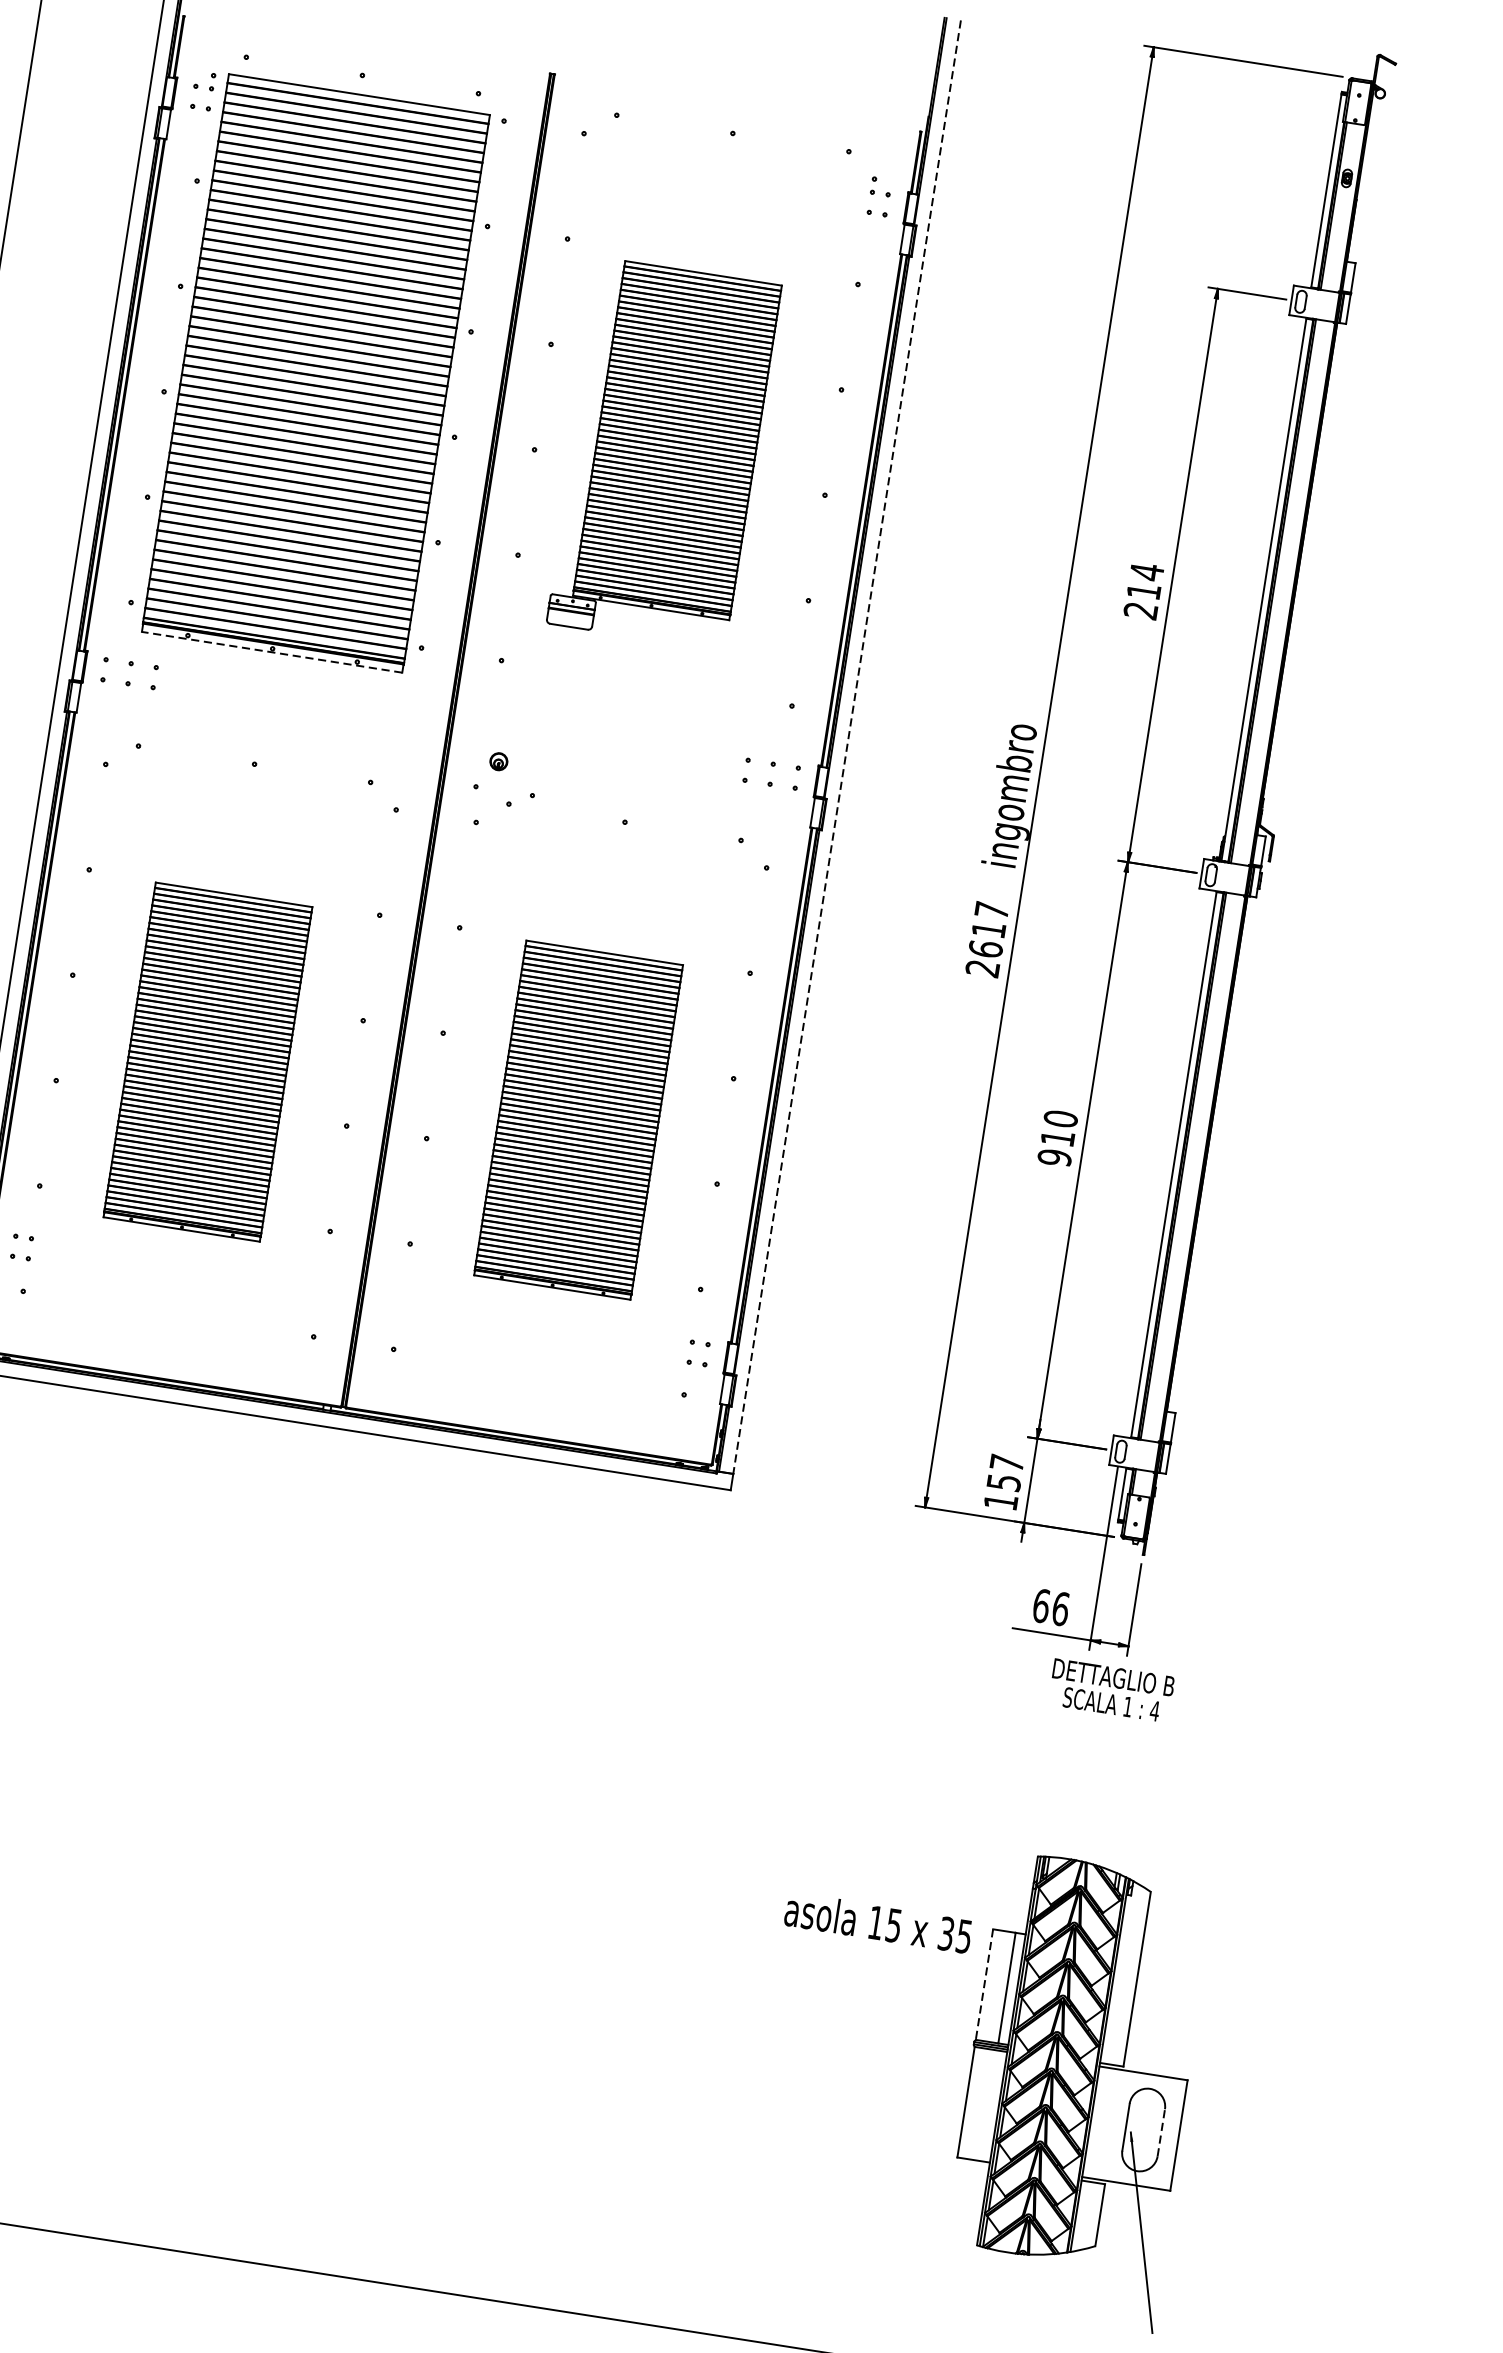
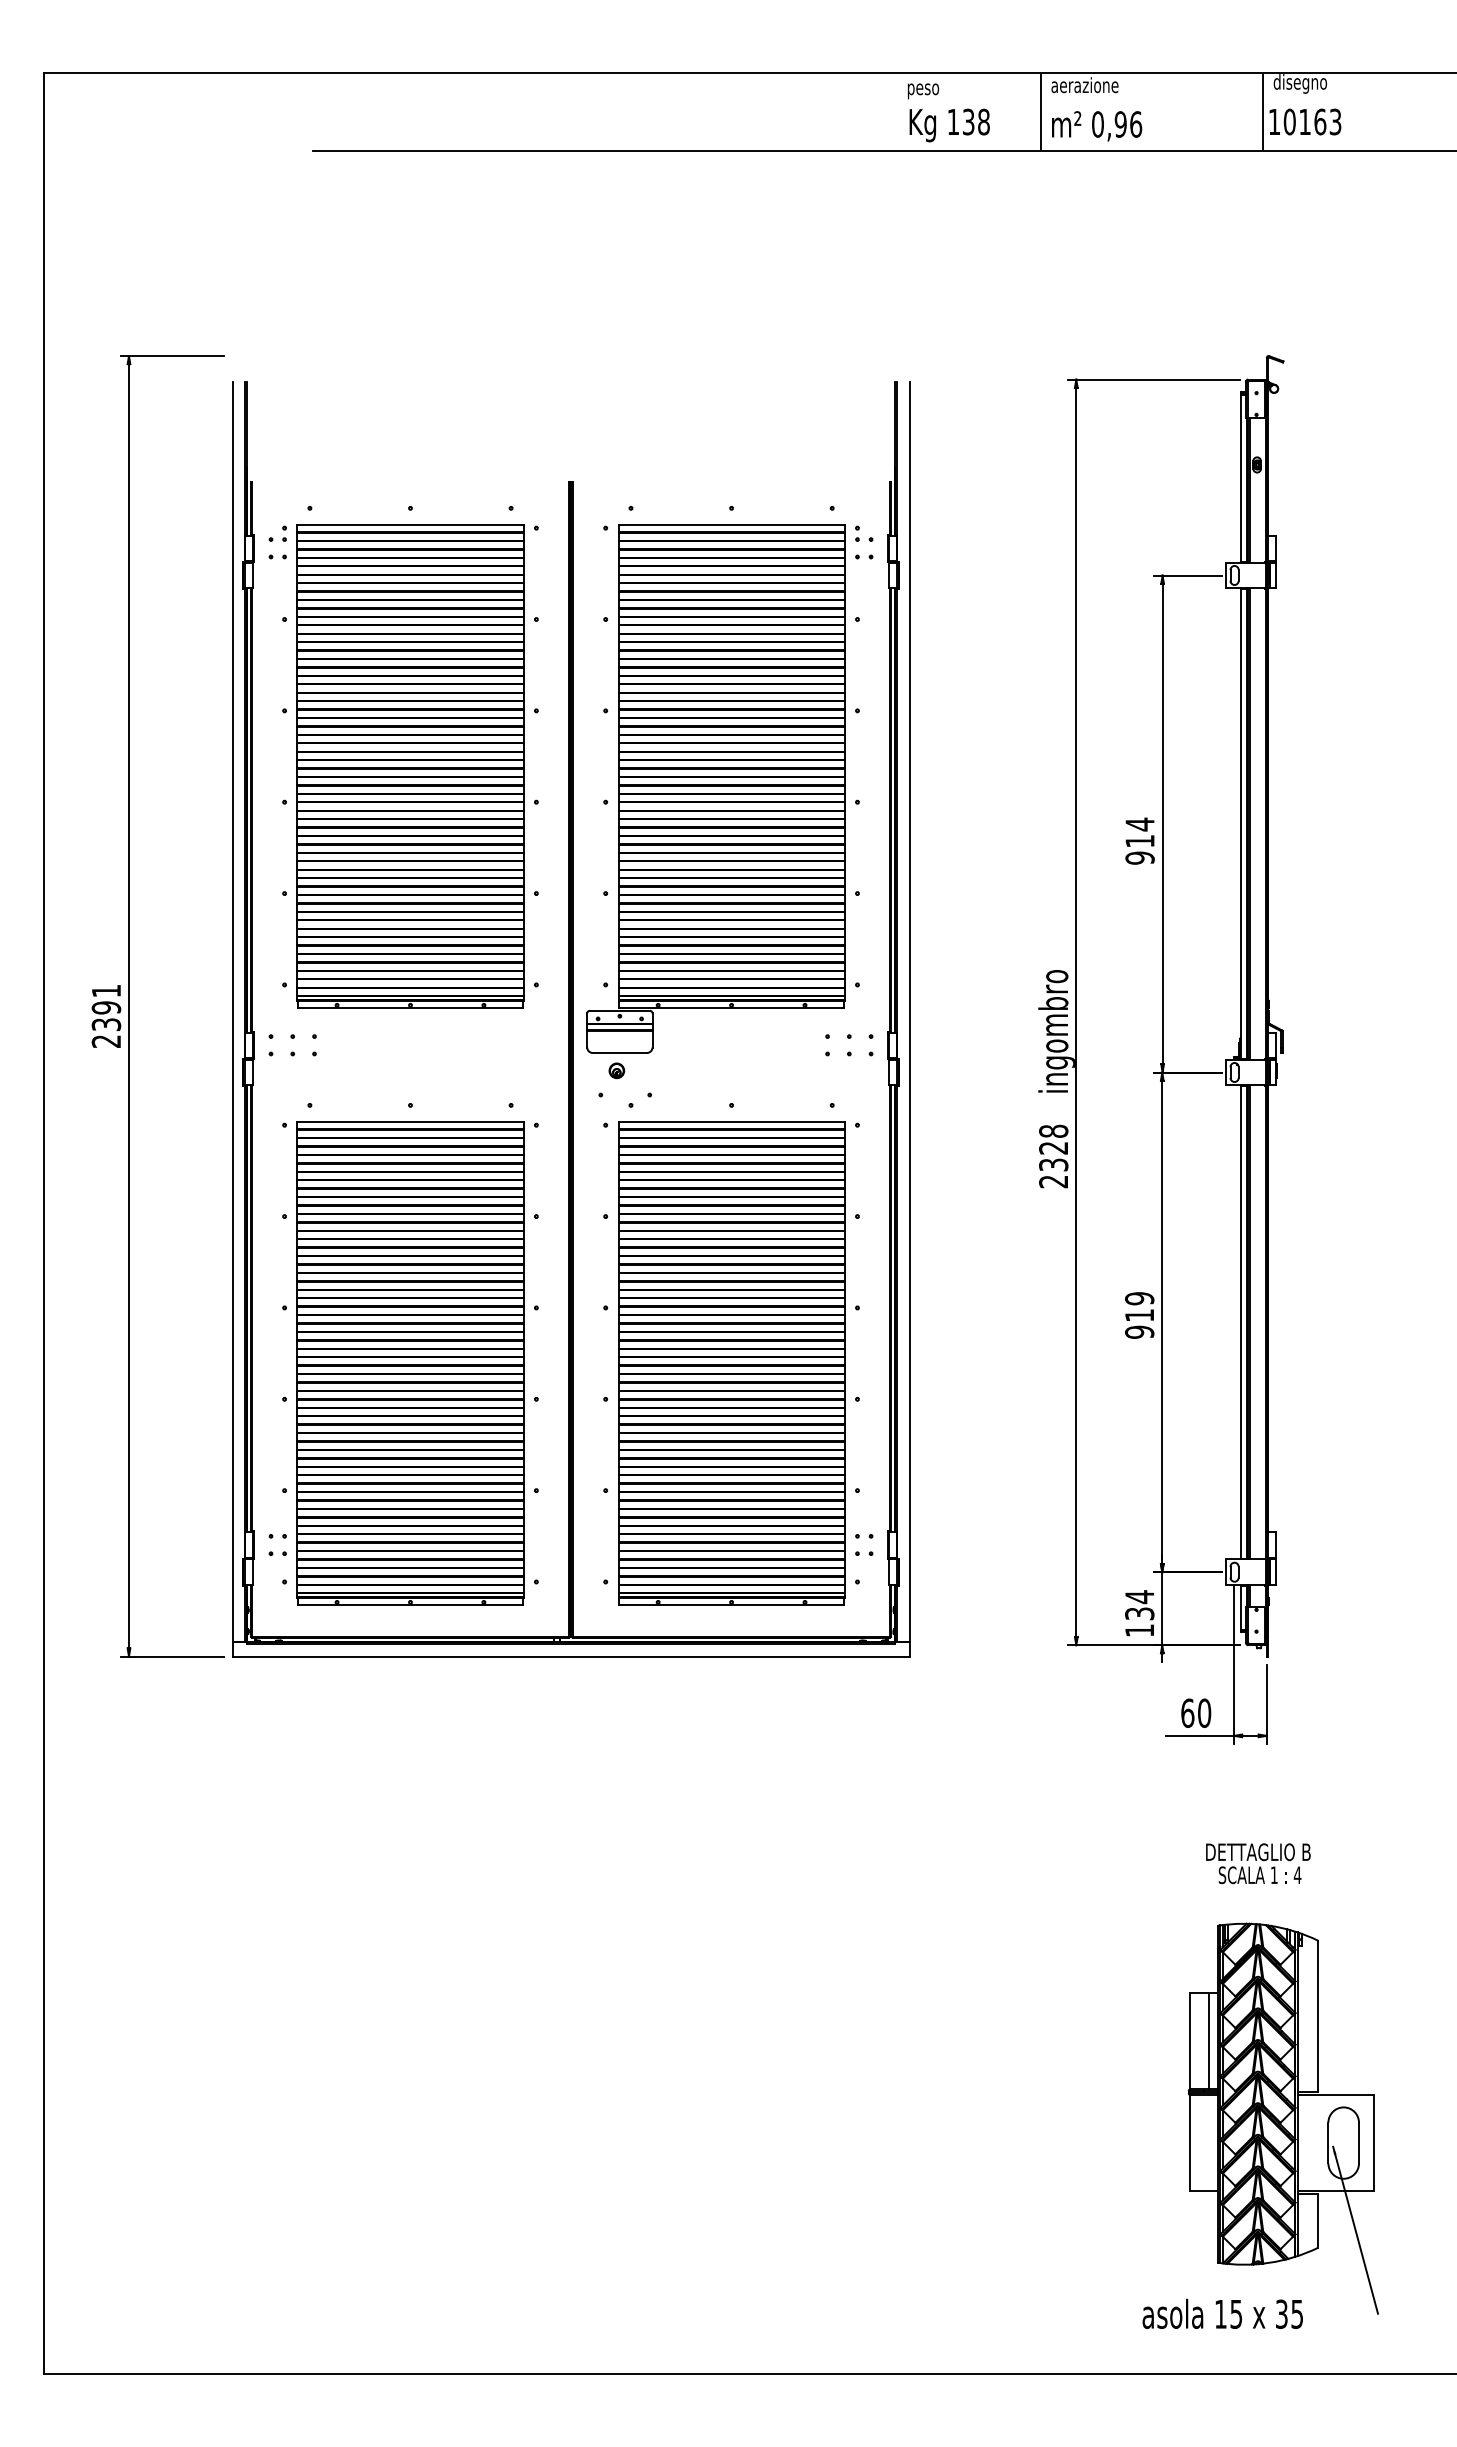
part: (663, 453) -> (715, 788), size x1.67
text: (1140, 610) -> (1139, 857), 214 -> 914
line: (272, 652) -> (410, 1008), dashed -> solid
line: (847, 747) -> (909, 1012), dashed -> solid
text: (988, 929) -> (1053, 1147), 2617 -> 2328
part: (207, 1062) -> (410, 1363), size x1.67
text: (1060, 1118) -> (1139, 1298), 910 -> 919
part: (578, 1120) -> (731, 1363), size x1.67
text: (1005, 1471) -> (1139, 1604), 157 -> 134
text: (1060, 1608) -> (1204, 1712), 66 -> 60
text: (1111, 1690) -> (1258, 1863), moved
text: (878, 1922) -> (1222, 2313), moved
line: (984, 1984) -> (1189, 2041), dashed -> solid
line: (1160, 2132) -> (1358, 2142), dashed -> solid

